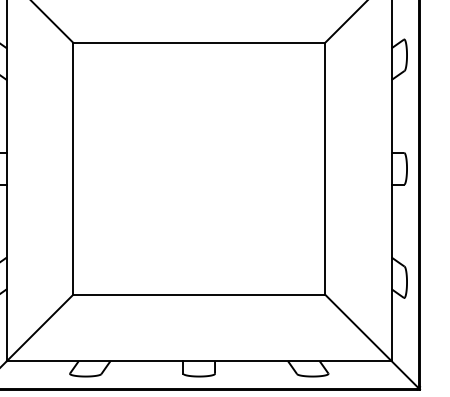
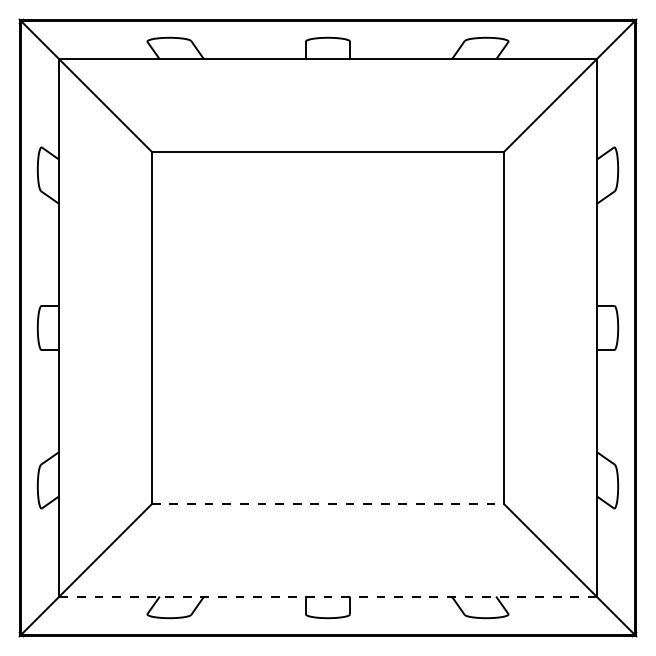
line: (199, 295) -> (328, 504), solid -> dashed
line: (198, 361) -> (327, 596), solid -> dashed

